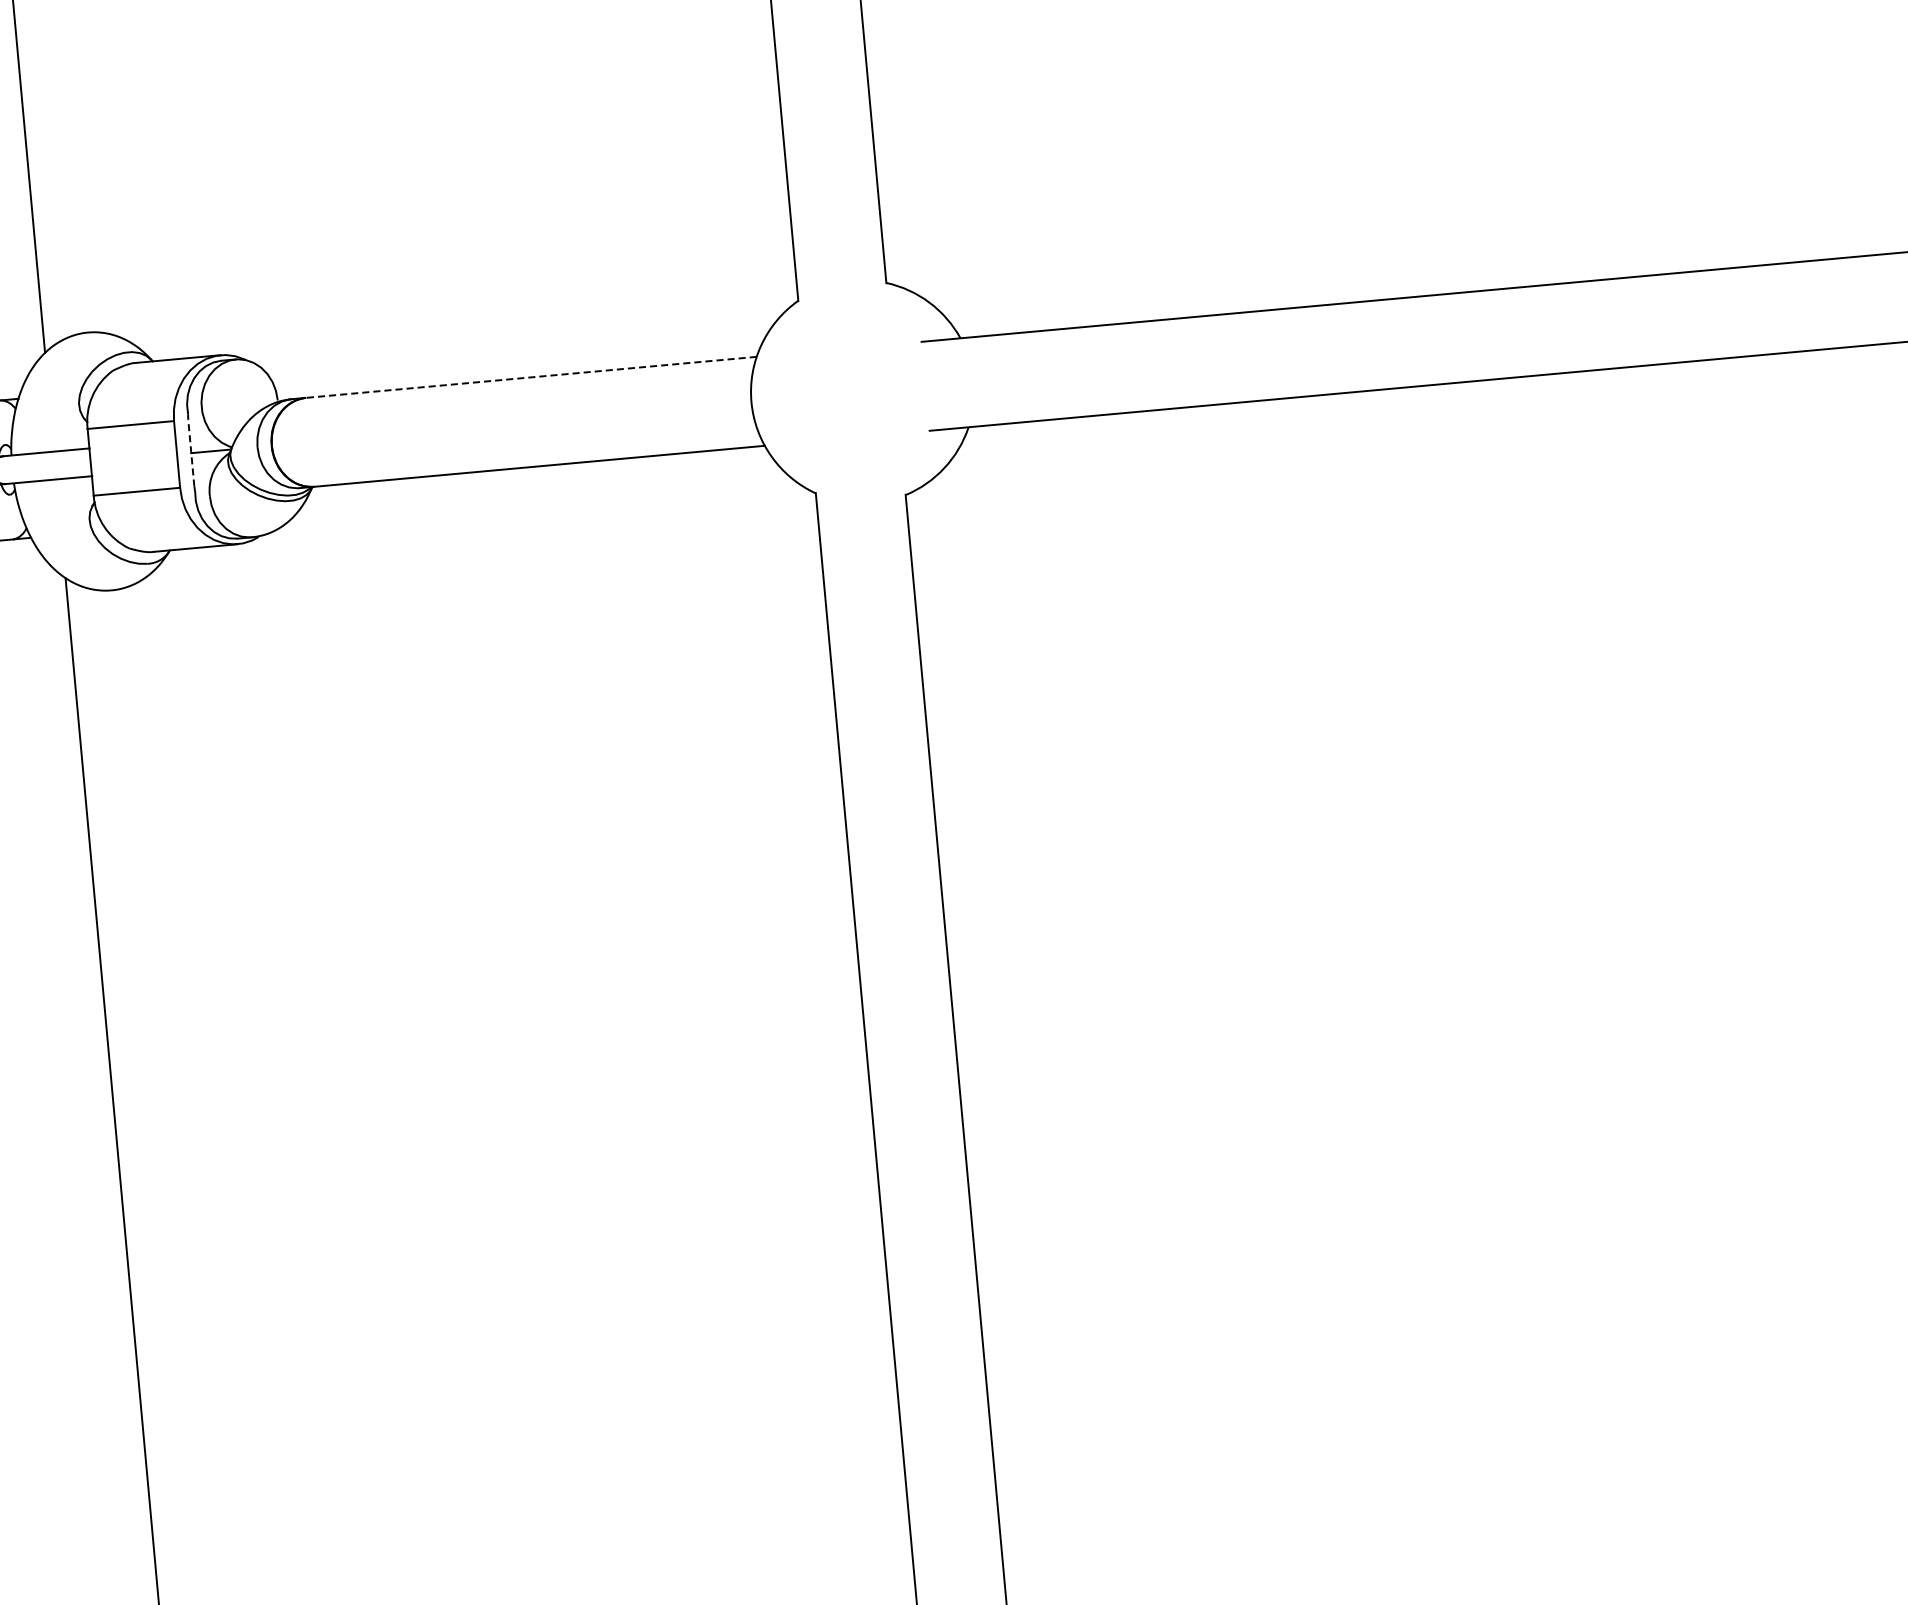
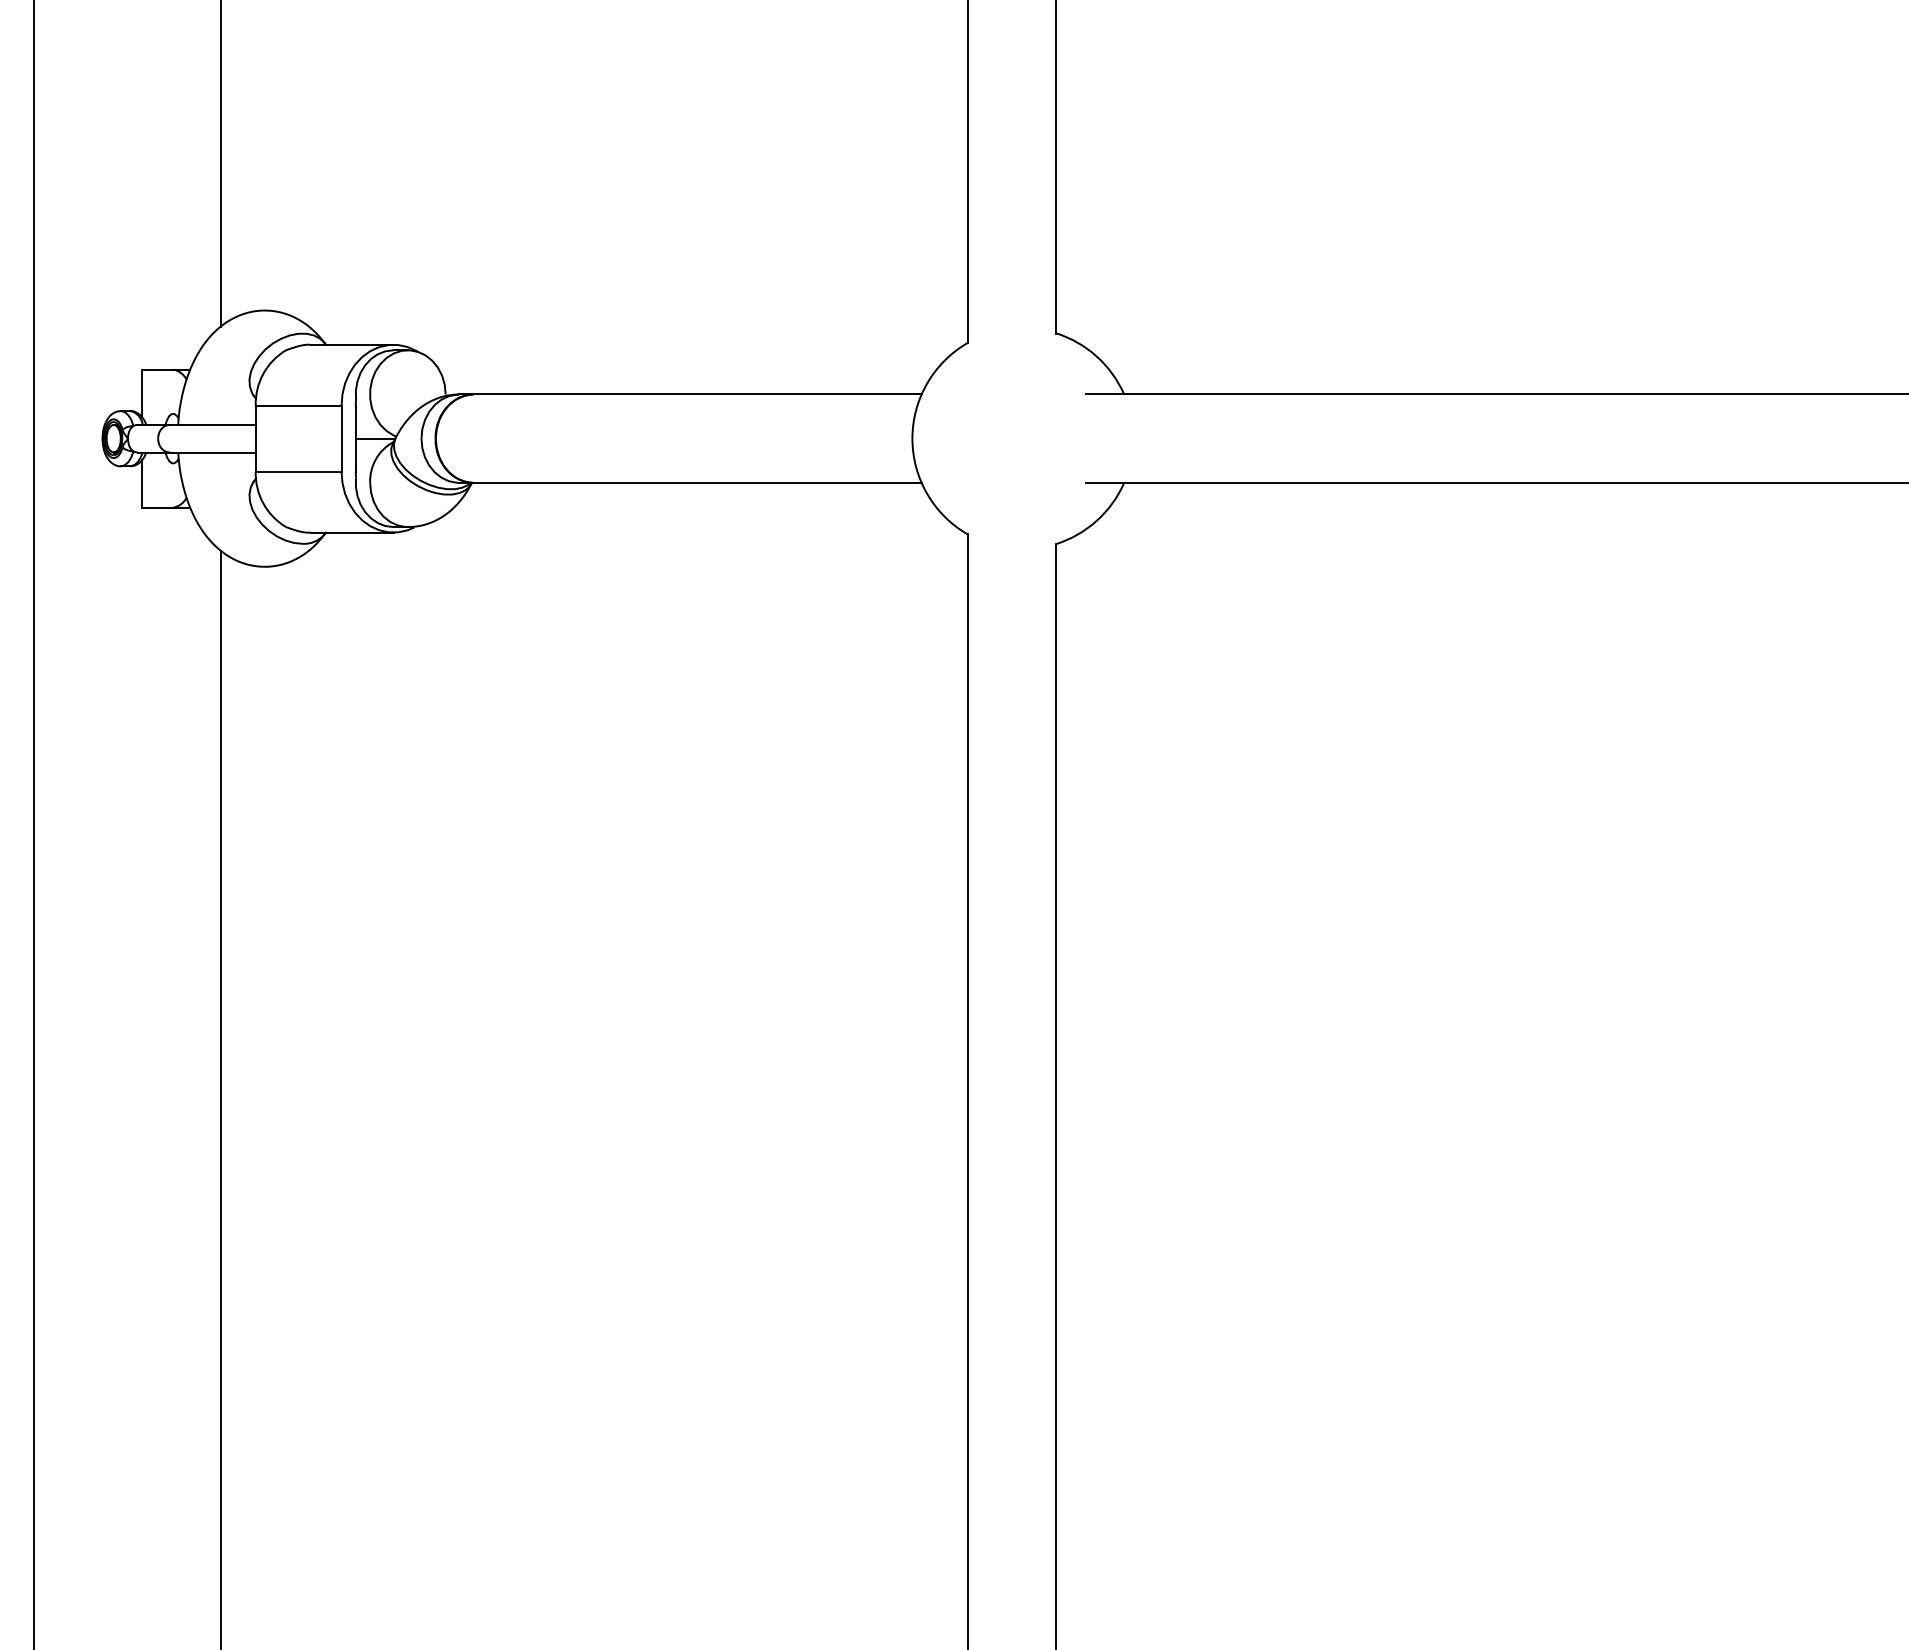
line: (530, 377) -> (696, 394), dashed -> solid
line: (191, 452) -> (355, 438), dashed -> solid

